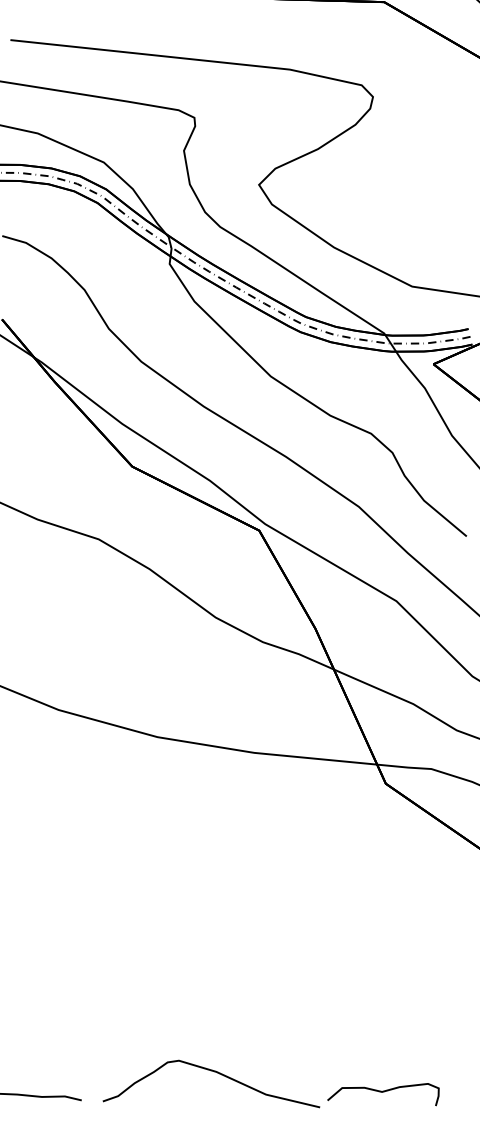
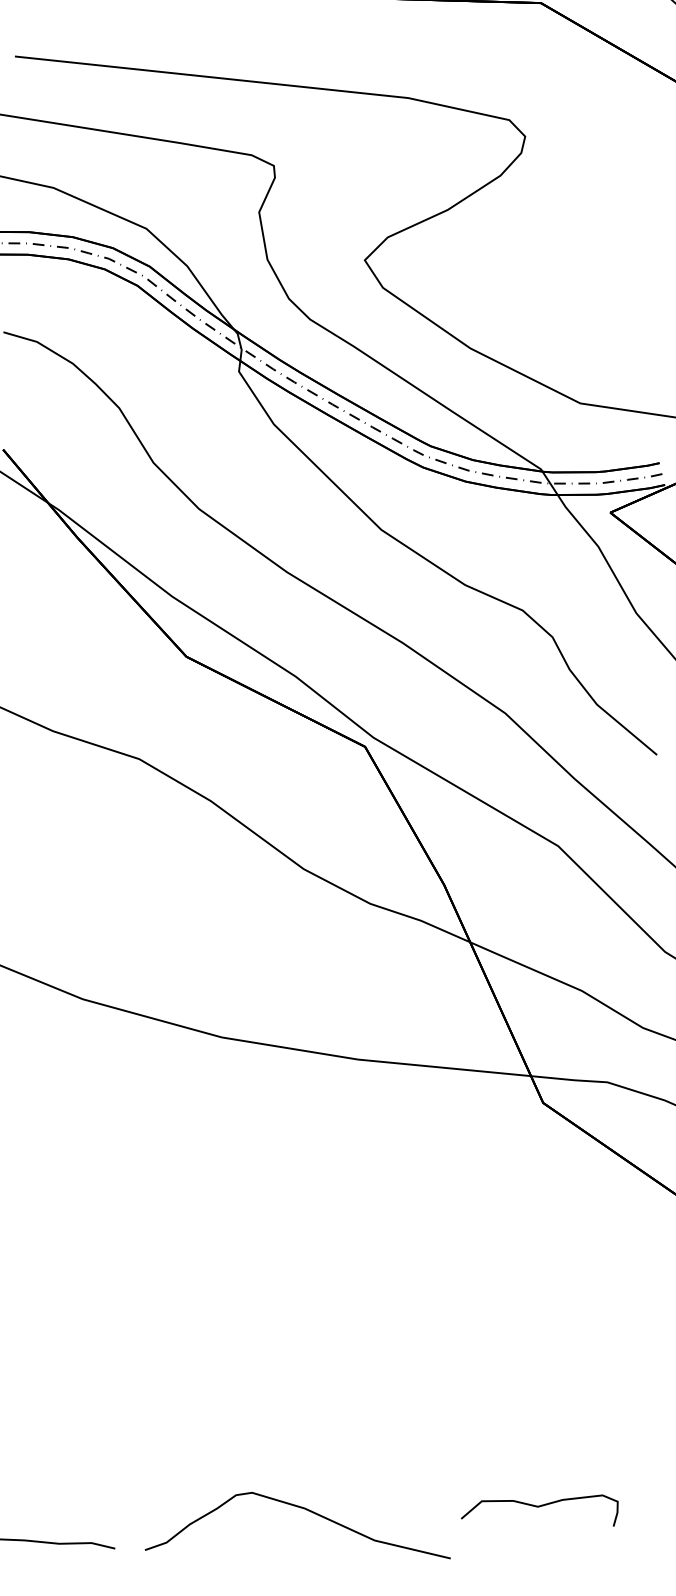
curve: (383, 1092) -> (539, 1507), moved

